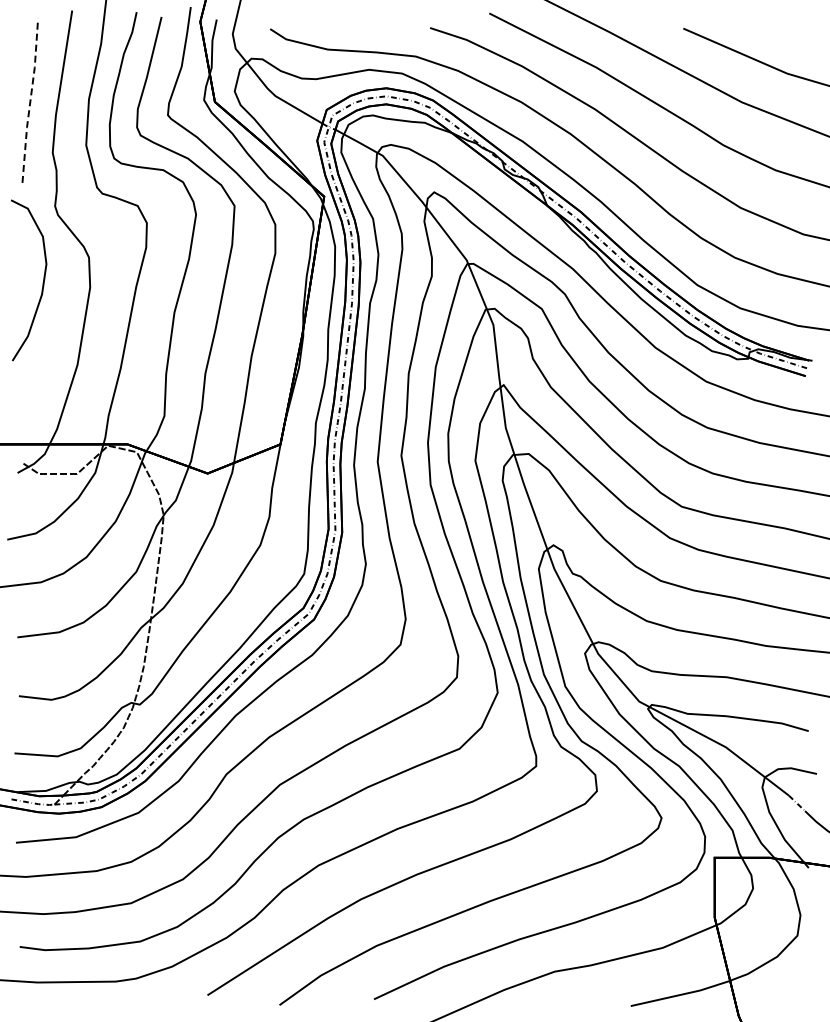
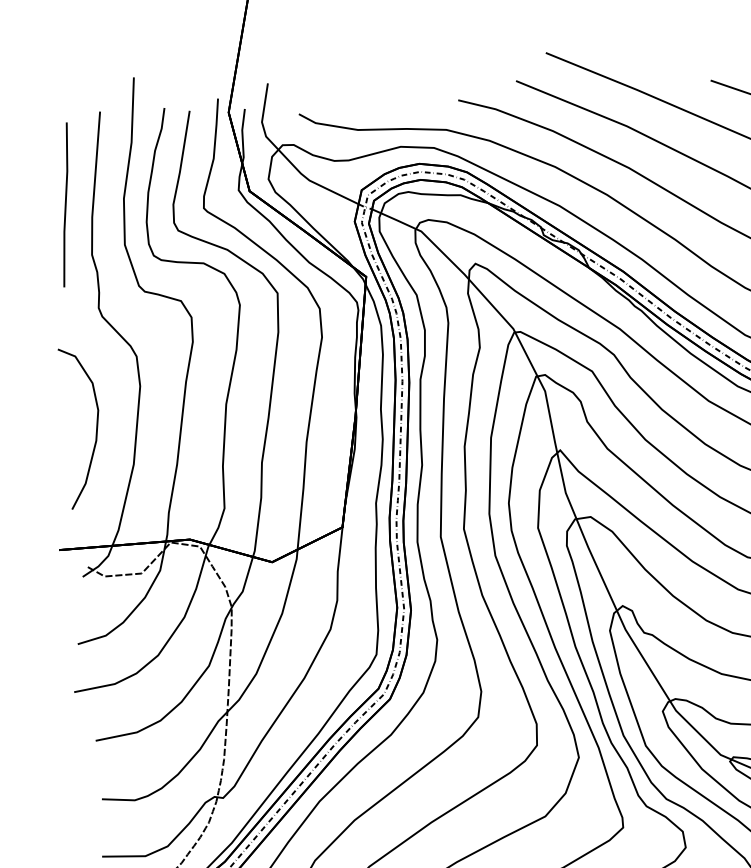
line: (30, 99) -> (65, 203), dashed -> solid
curve: (42, 282) -> (95, 428), moved

